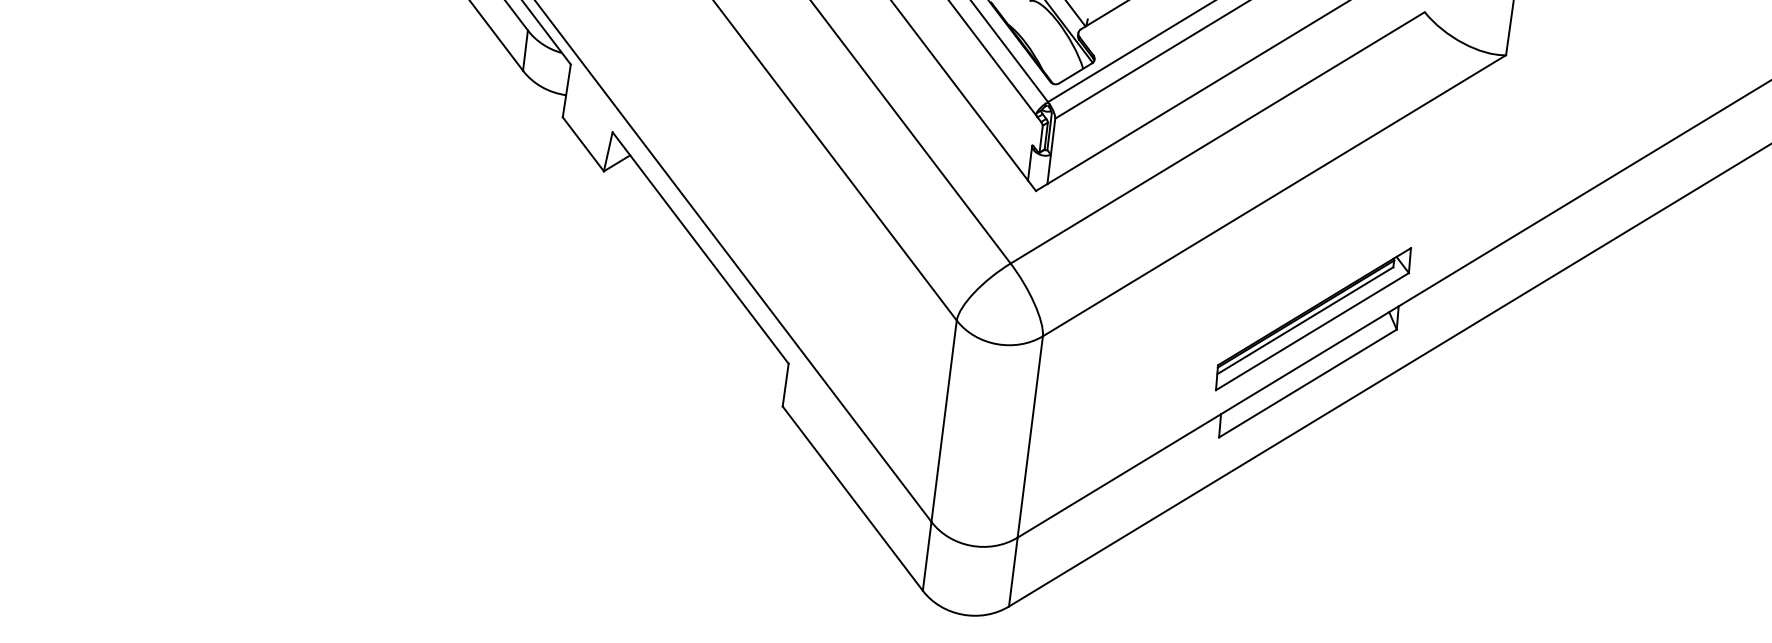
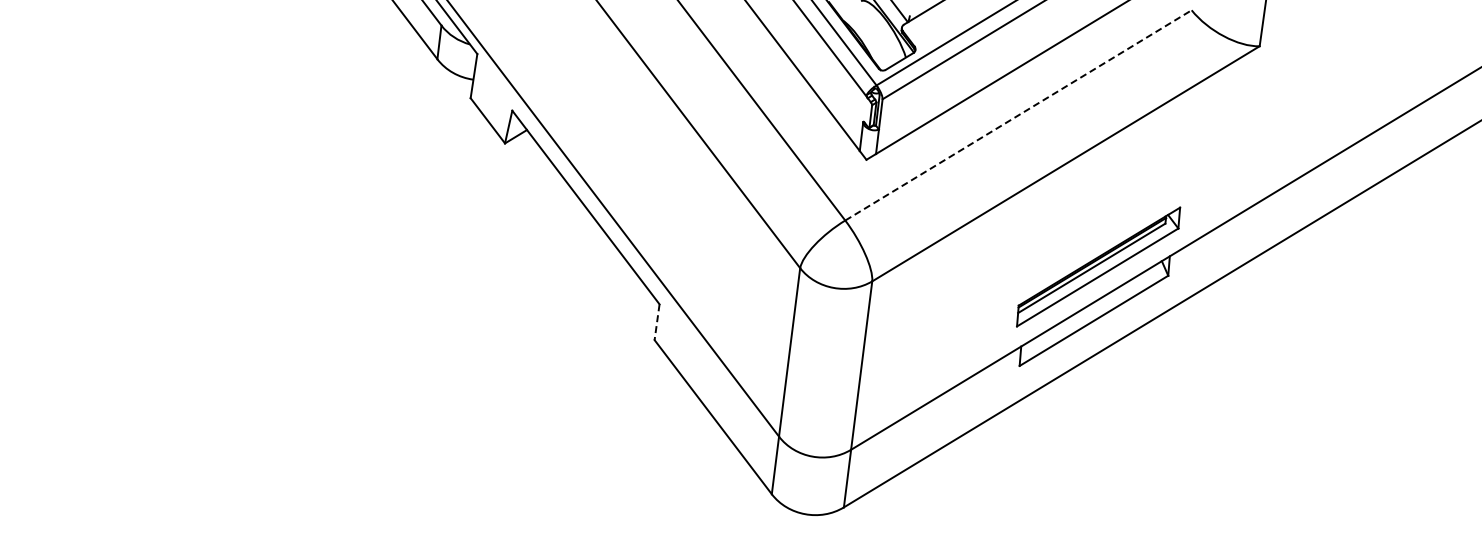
line: (1217, 137) -> (1018, 115), solid -> dashed
line: (786, 385) -> (657, 322), solid -> dashed

